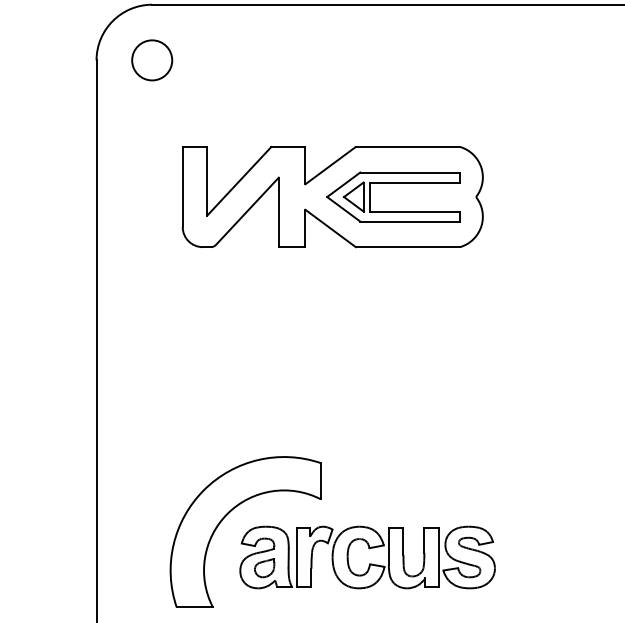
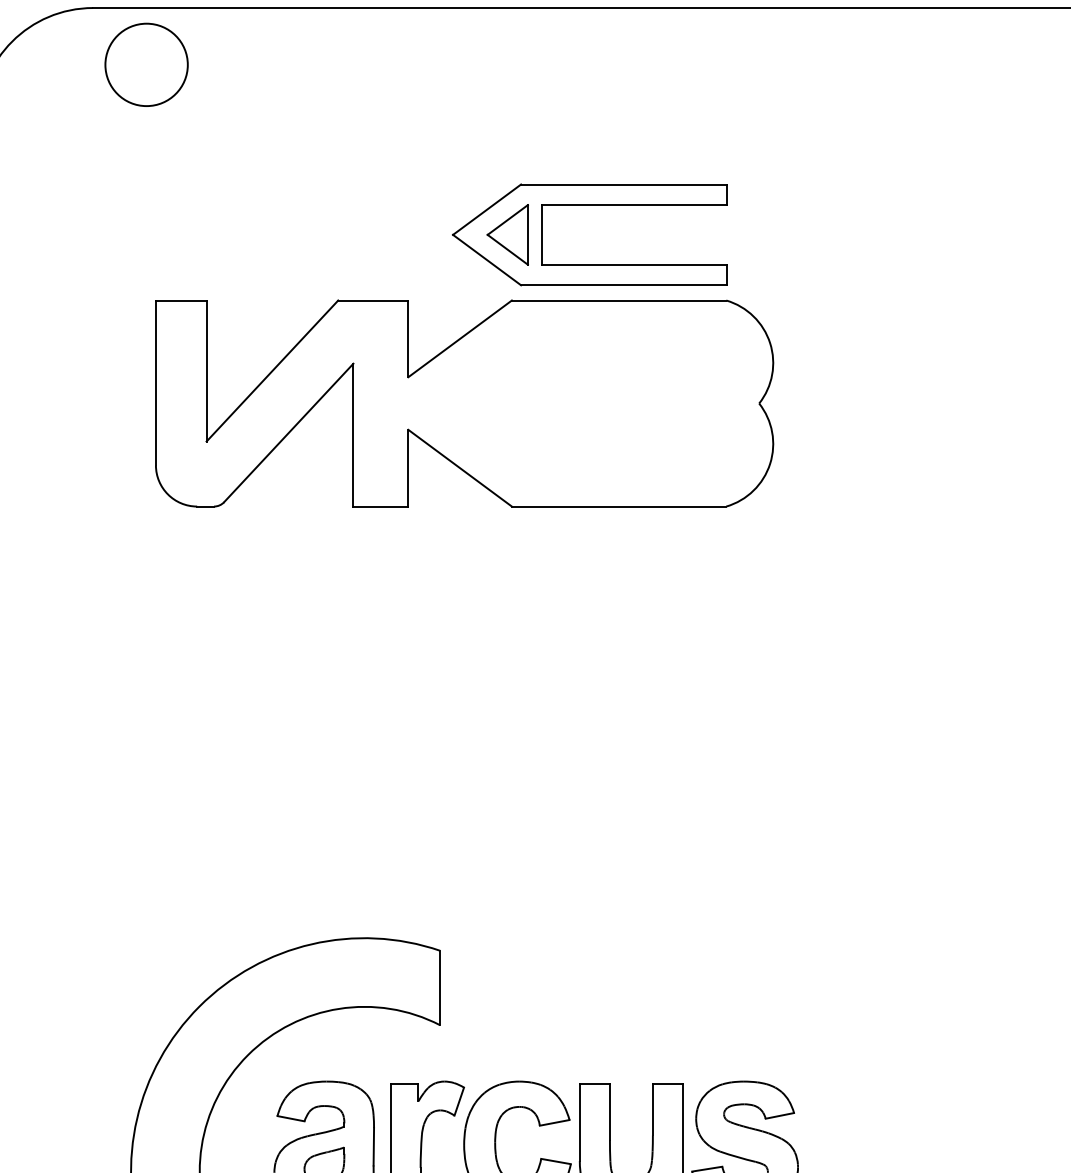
circle: (152, 60) -> (147, 65), moved
part: (393, 183) -> (589, 207), moved

